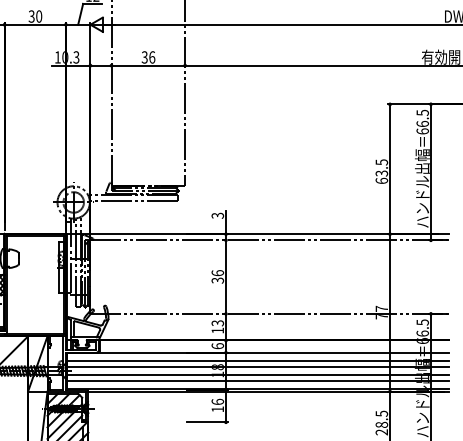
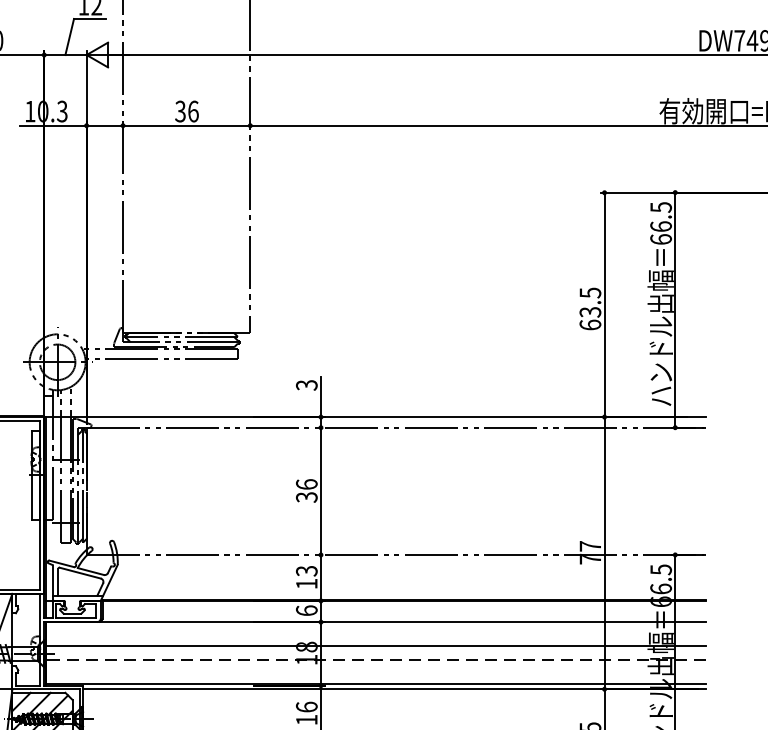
line: (257, 360) -> (375, 635), removed
line: (257, 374) -> (375, 659), solid -> dashed
line: (257, 380) -> (375, 670), removed

